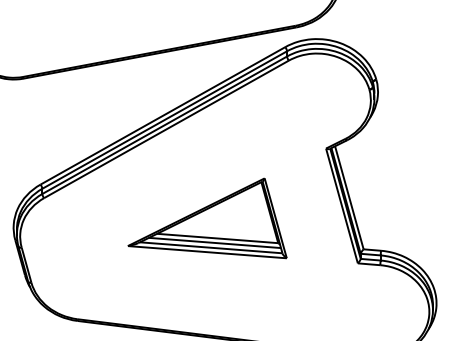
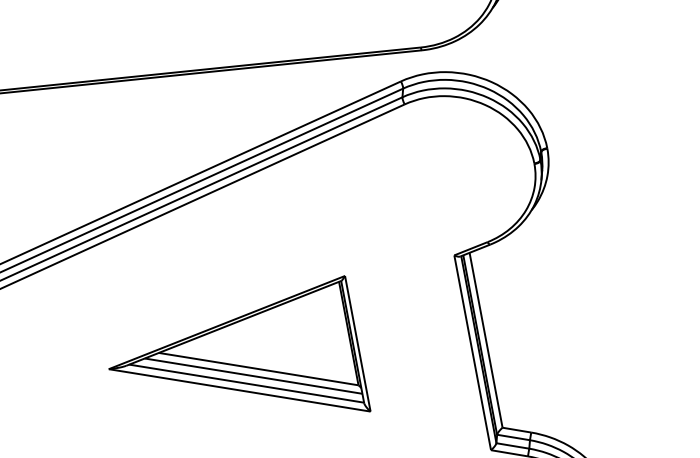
part: (207, 218) -> (244, 334), moved

